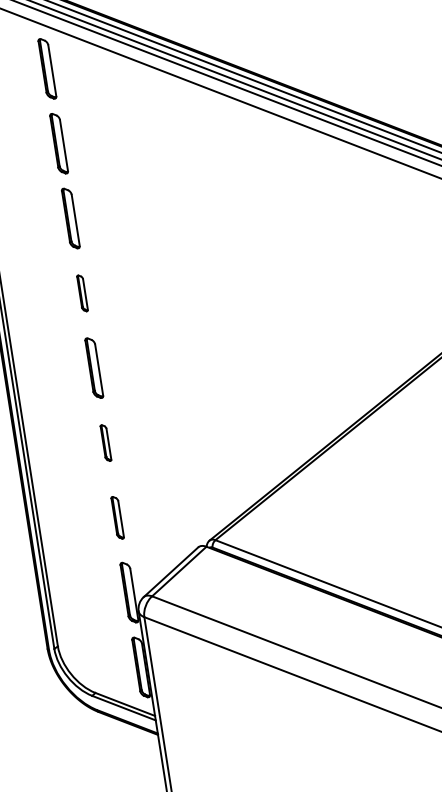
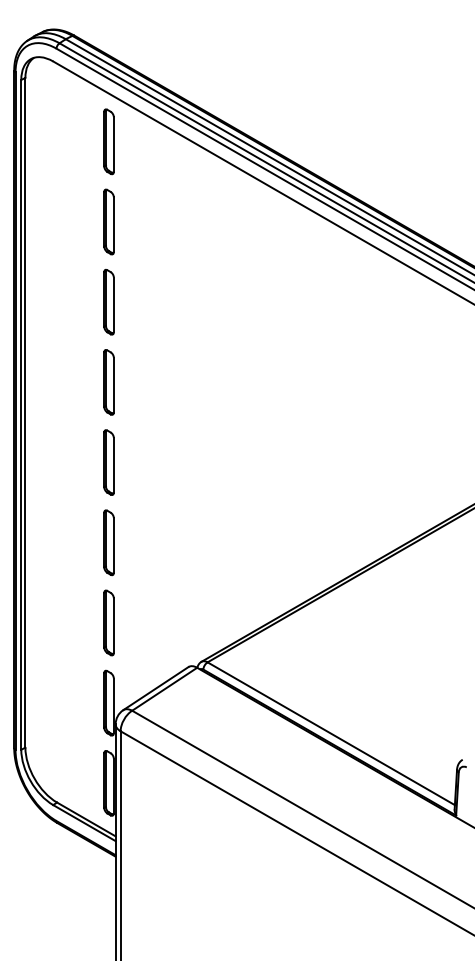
part: (82, 293) -> (108, 382), size x1.67
part: (105, 442) -> (108, 542), size x1.67
part: (117, 517) -> (108, 622), size x1.43

